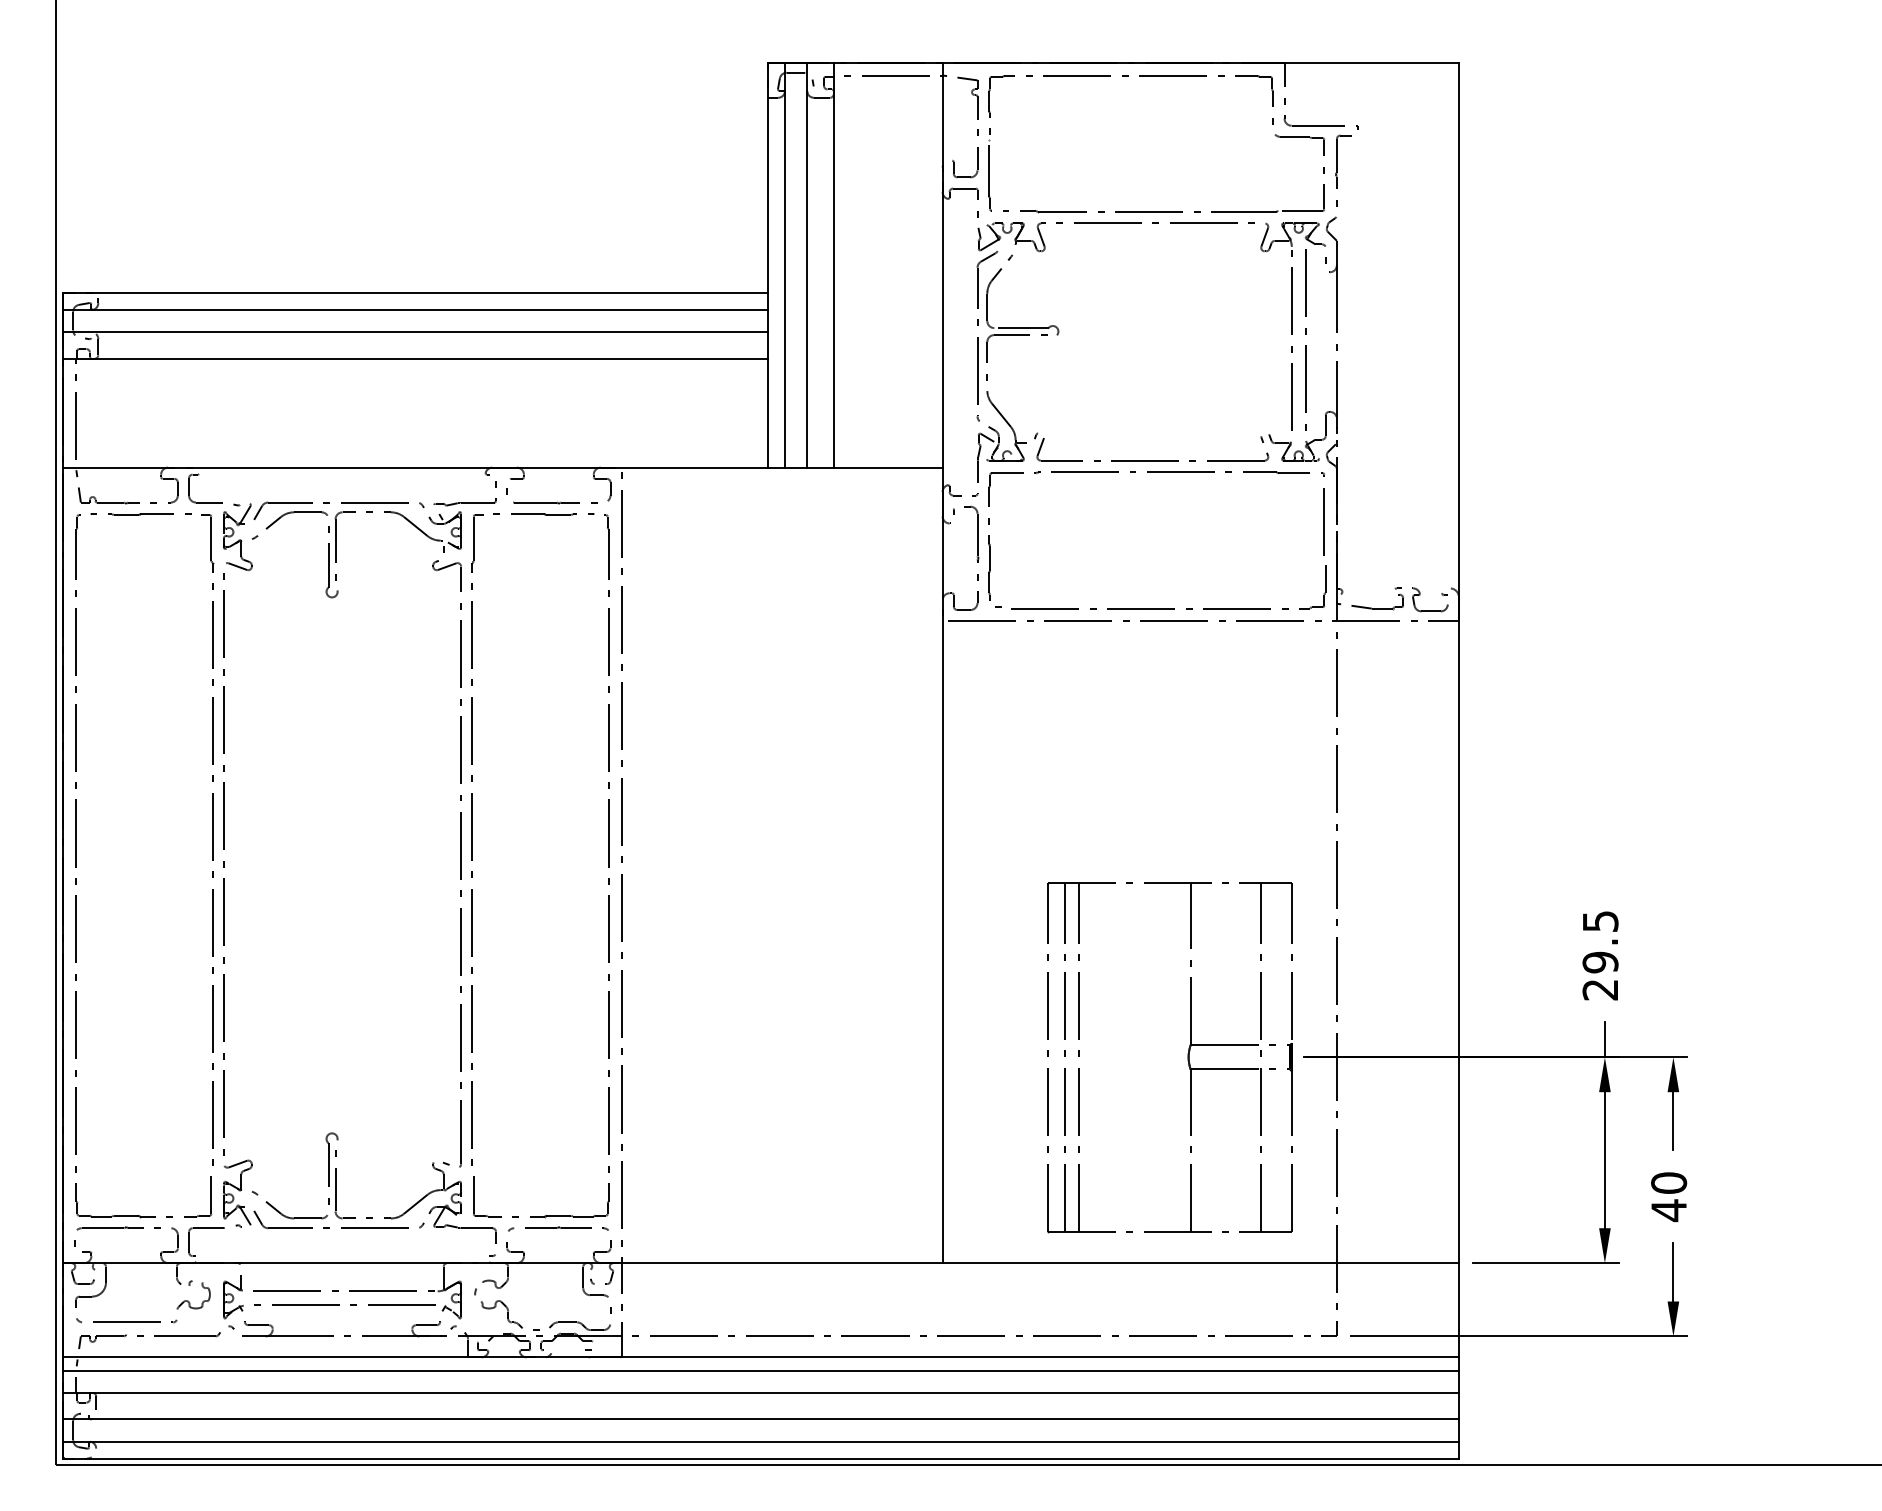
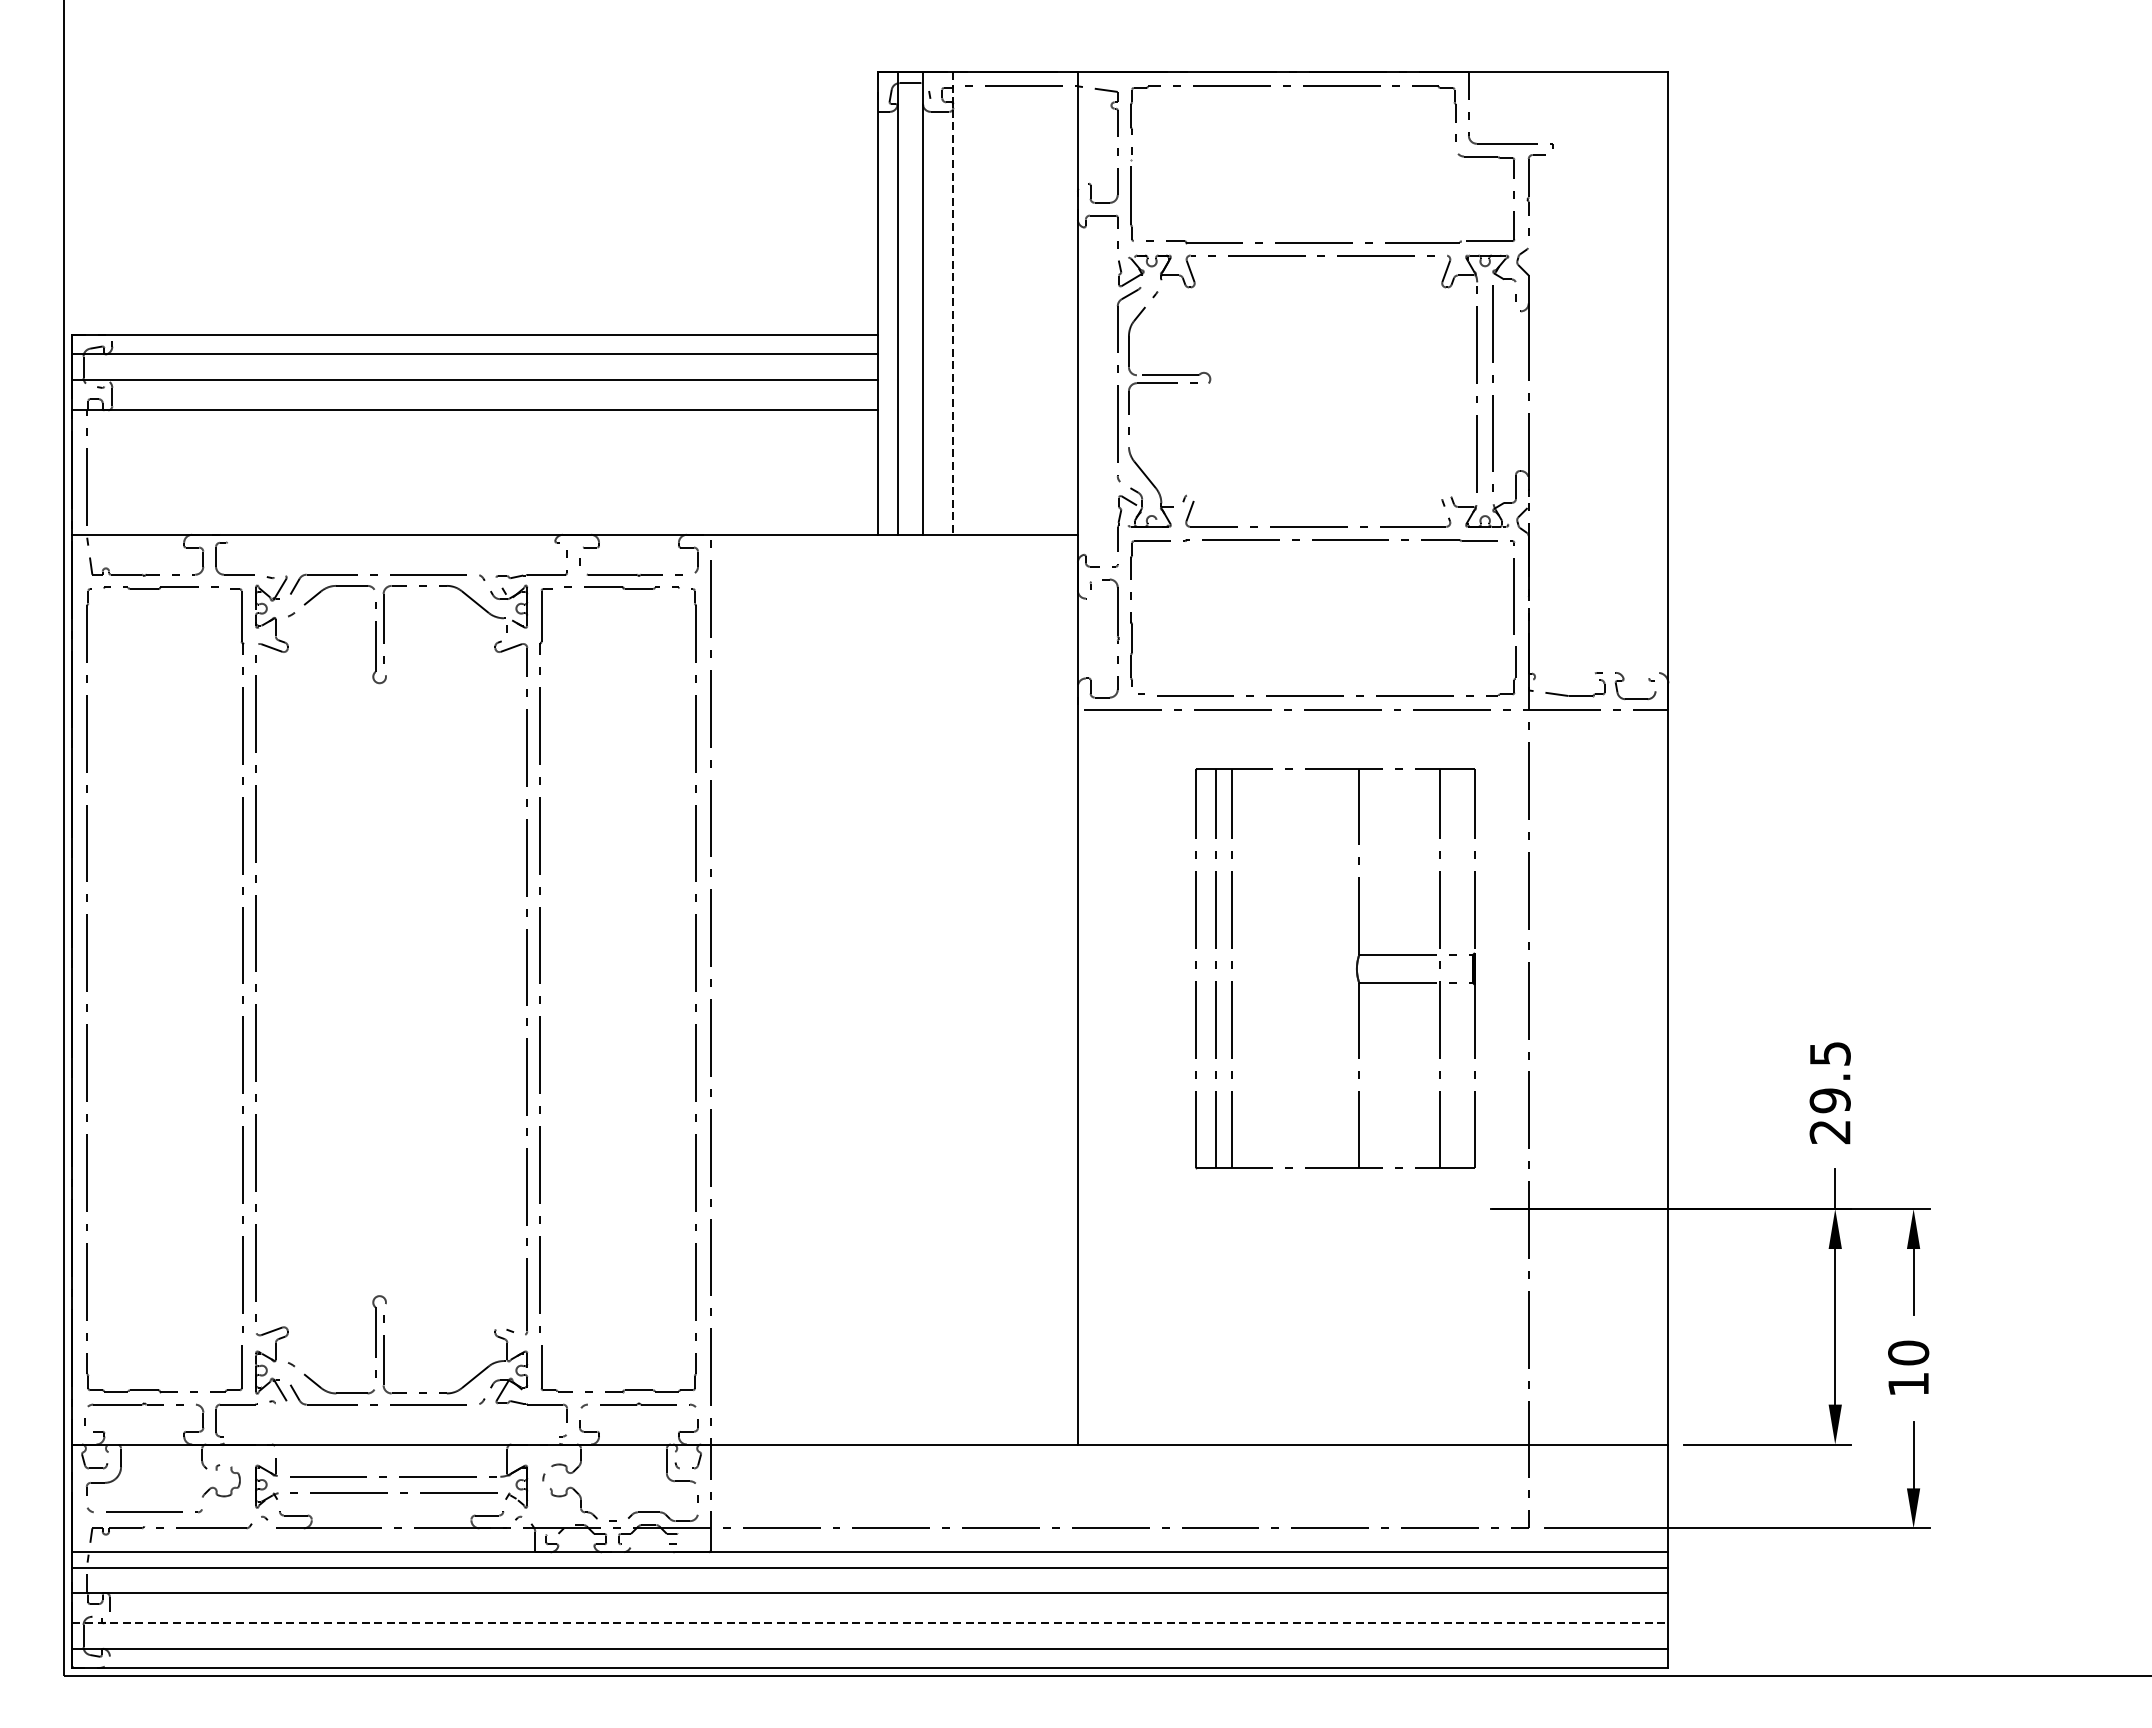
line: (833, 265) -> (953, 303), solid -> dashed
part: (1187, 1057) -> (1355, 969), moved
text: (1668, 1210) -> (1907, 1384), 40 -> 10
line: (761, 1419) -> (870, 1623), solid -> dashed

